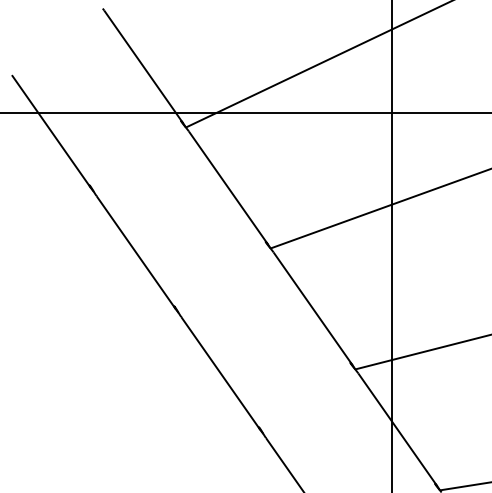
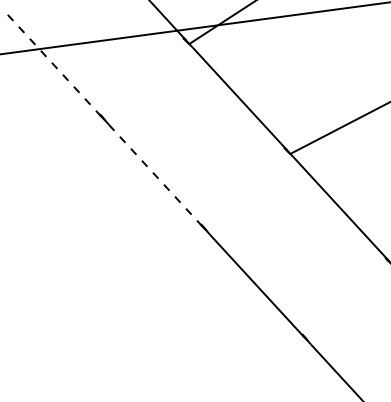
line: (51, 131) -> (55, 66), solid -> dashed
line: (136, 252) -> (156, 175), solid -> dashed

